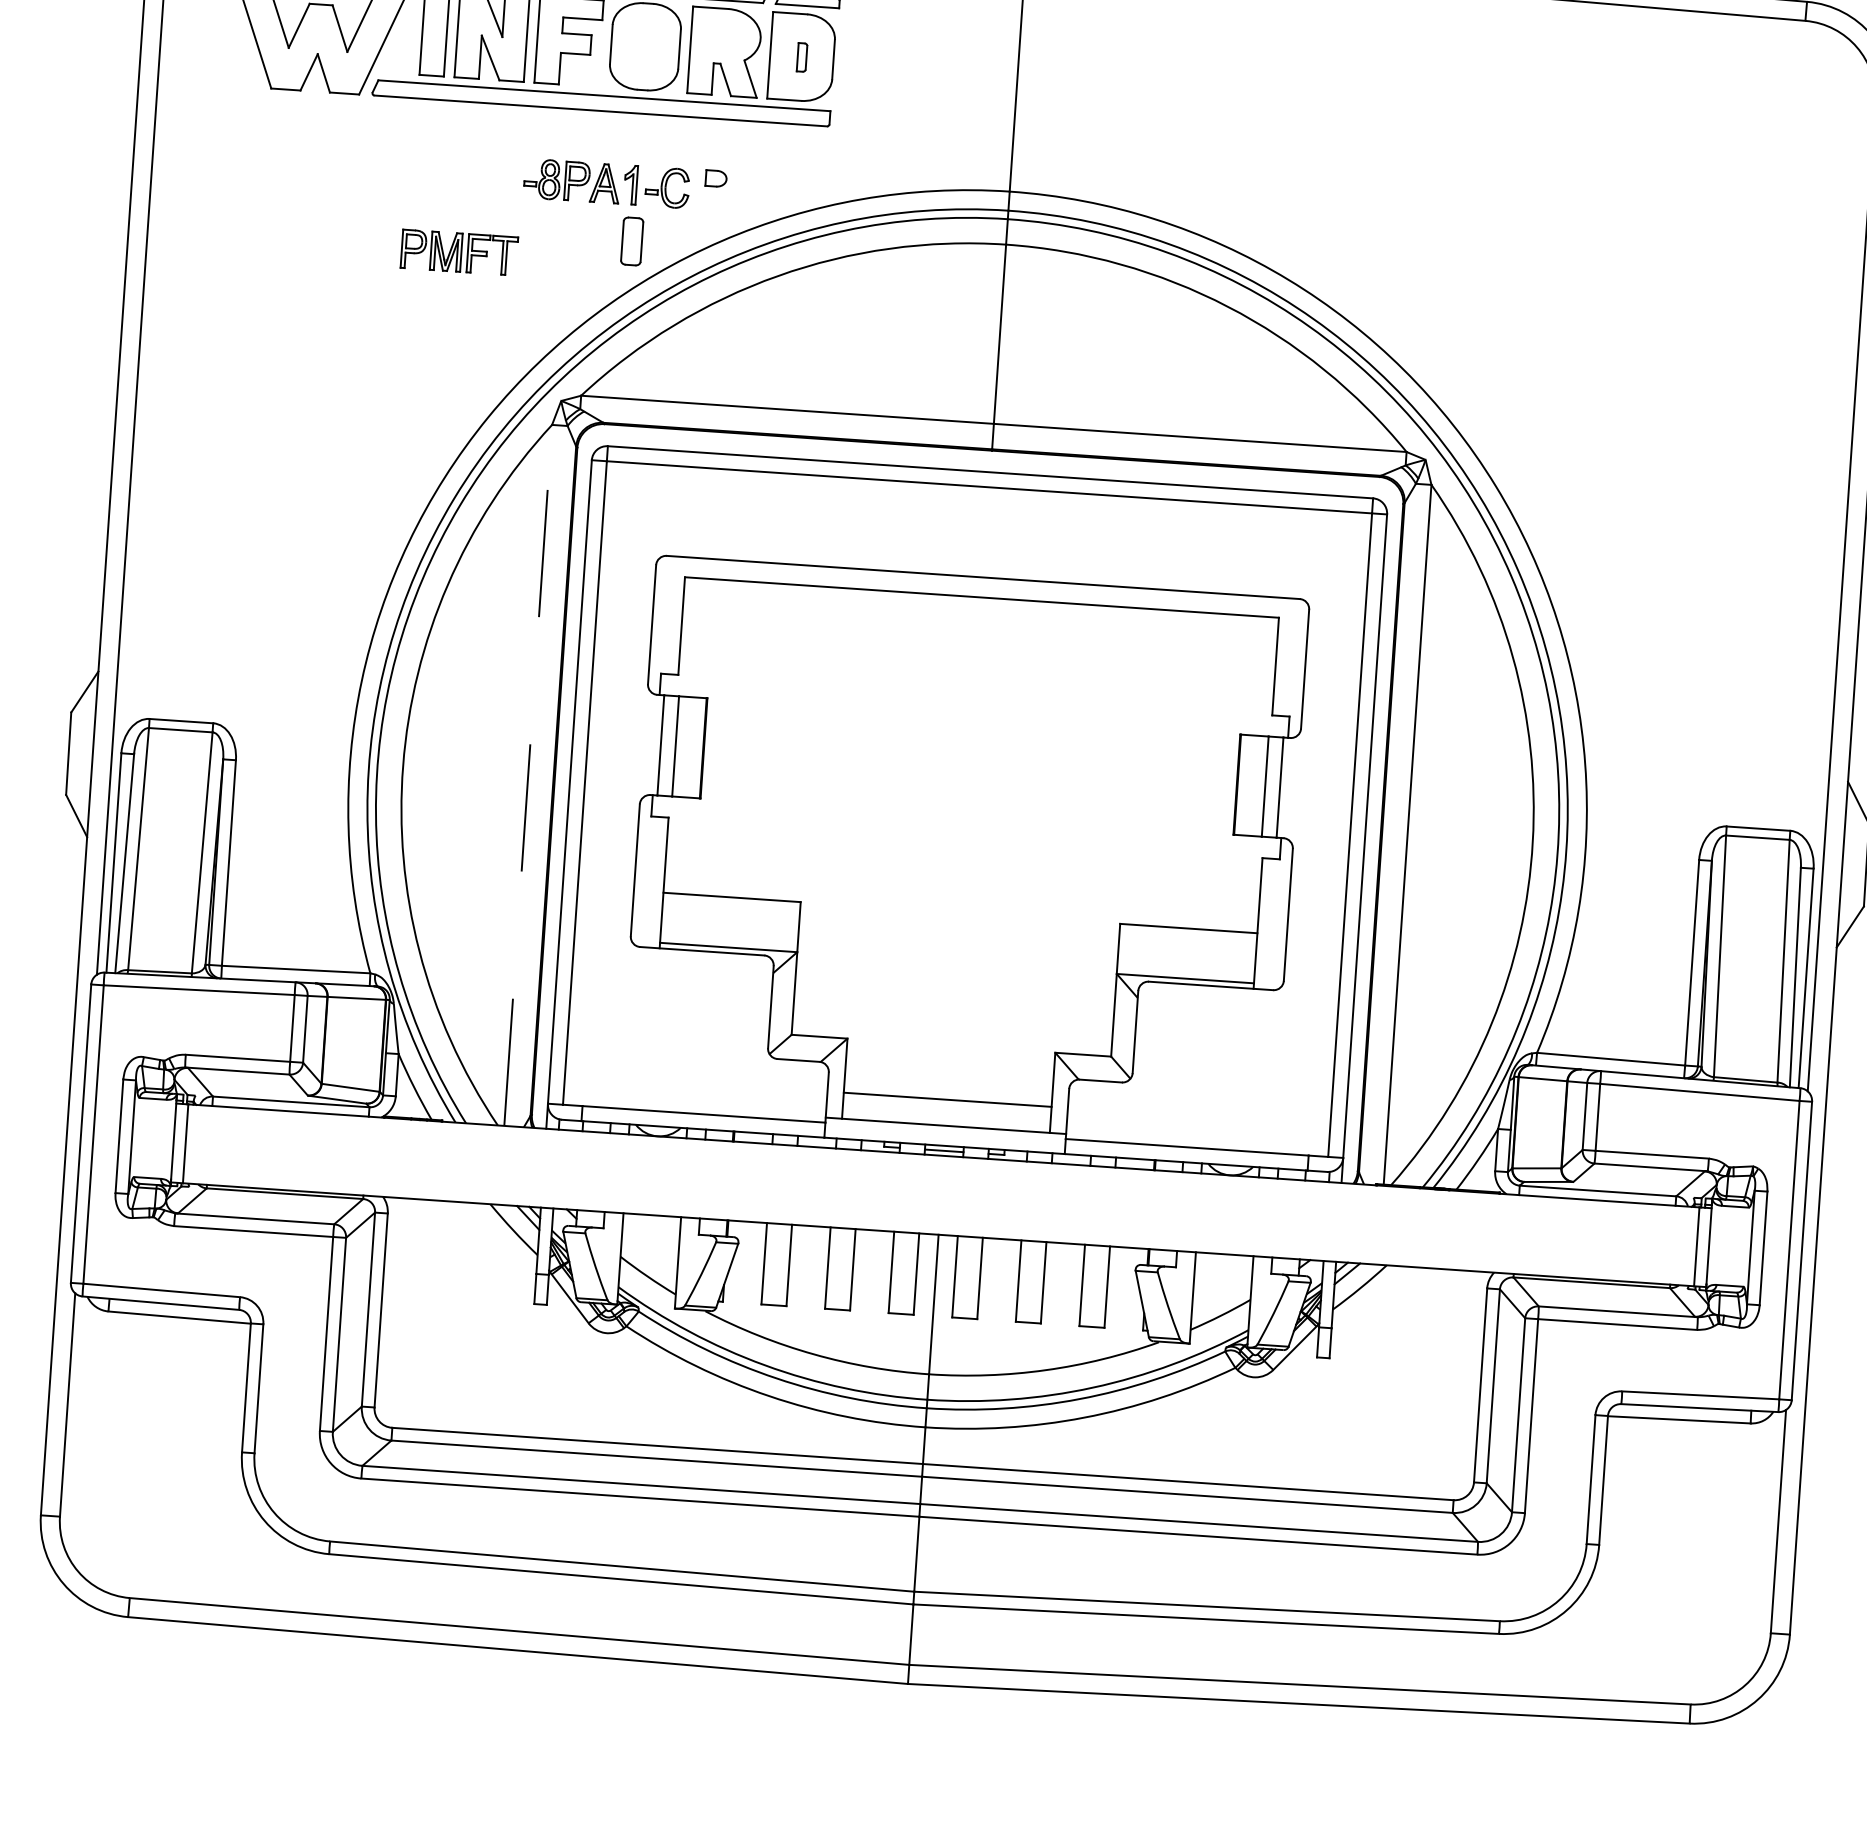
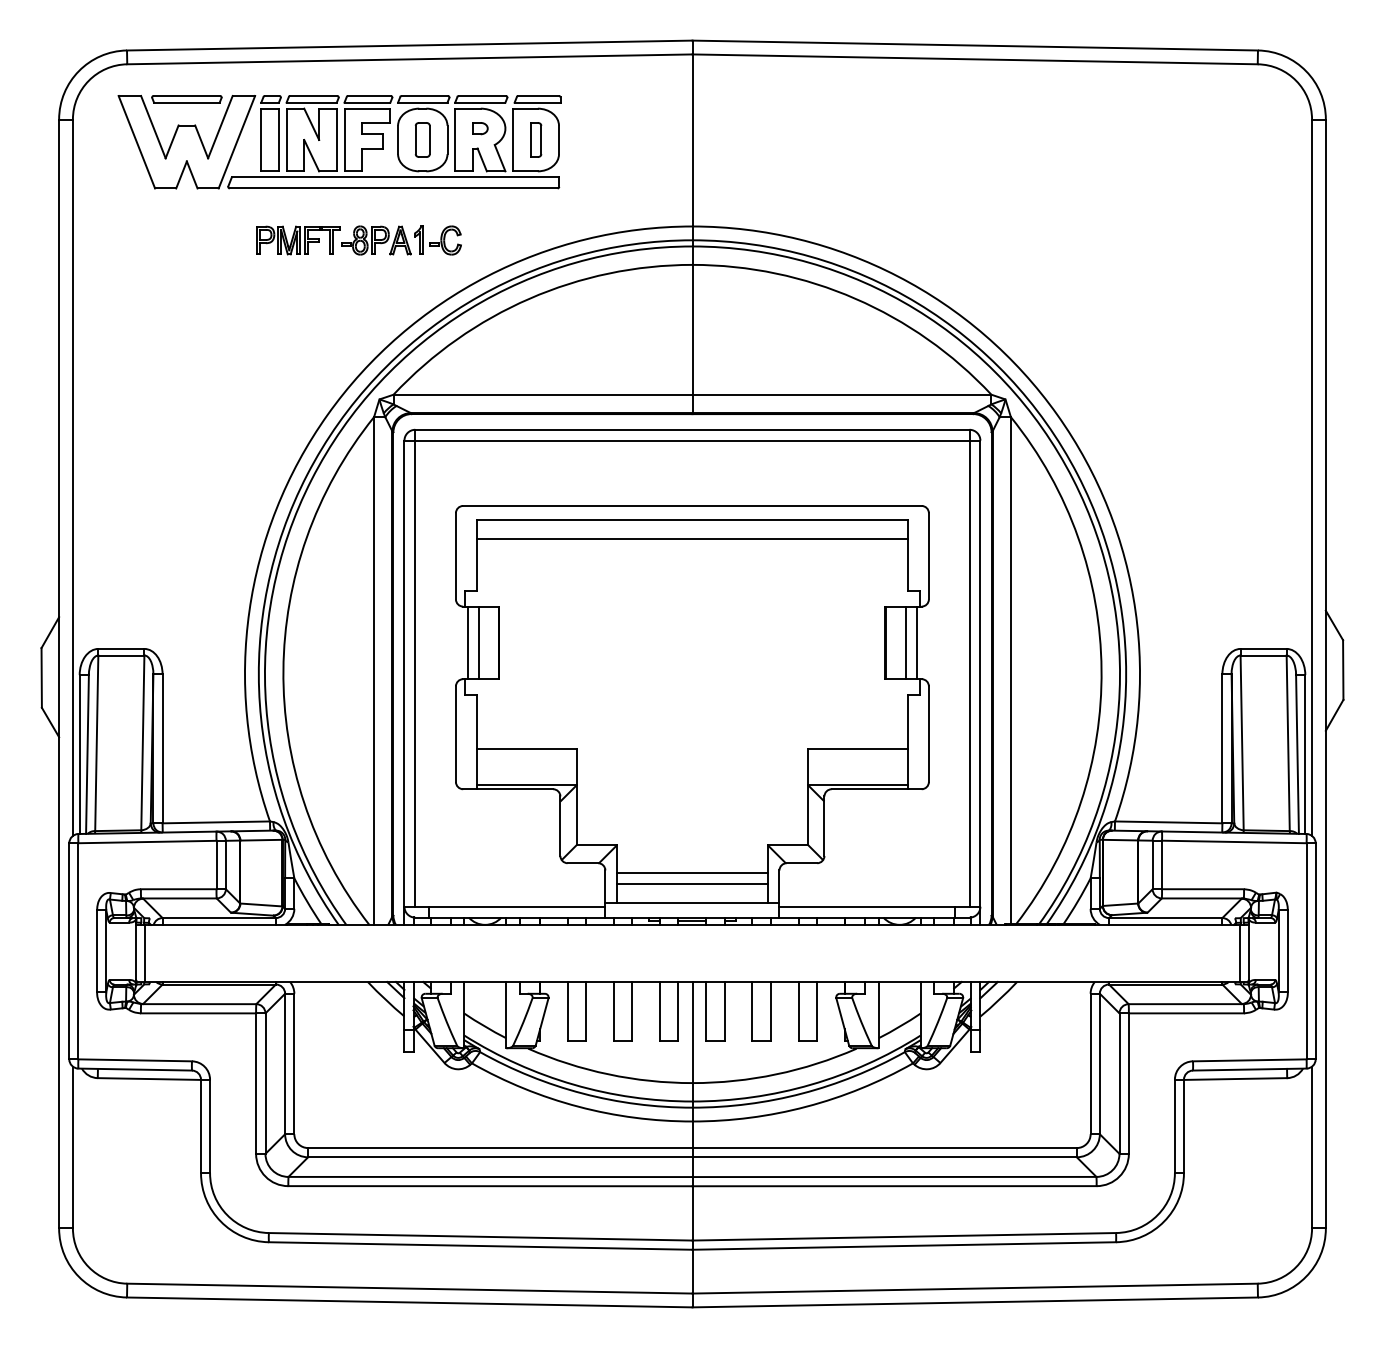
part: (802, 56) -> (536, 139), size x1.67
part: (716, 178) -> (480, 128), moved
part: (631, 240) -> (422, 139), moved
part: (459, 252) -> (298, 240), moved
line: (980, 622) -> (692, 538), added
line: (528, 776) -> (374, 671), dashed -> solid
line: (948, 1084) -> (692, 873), added

